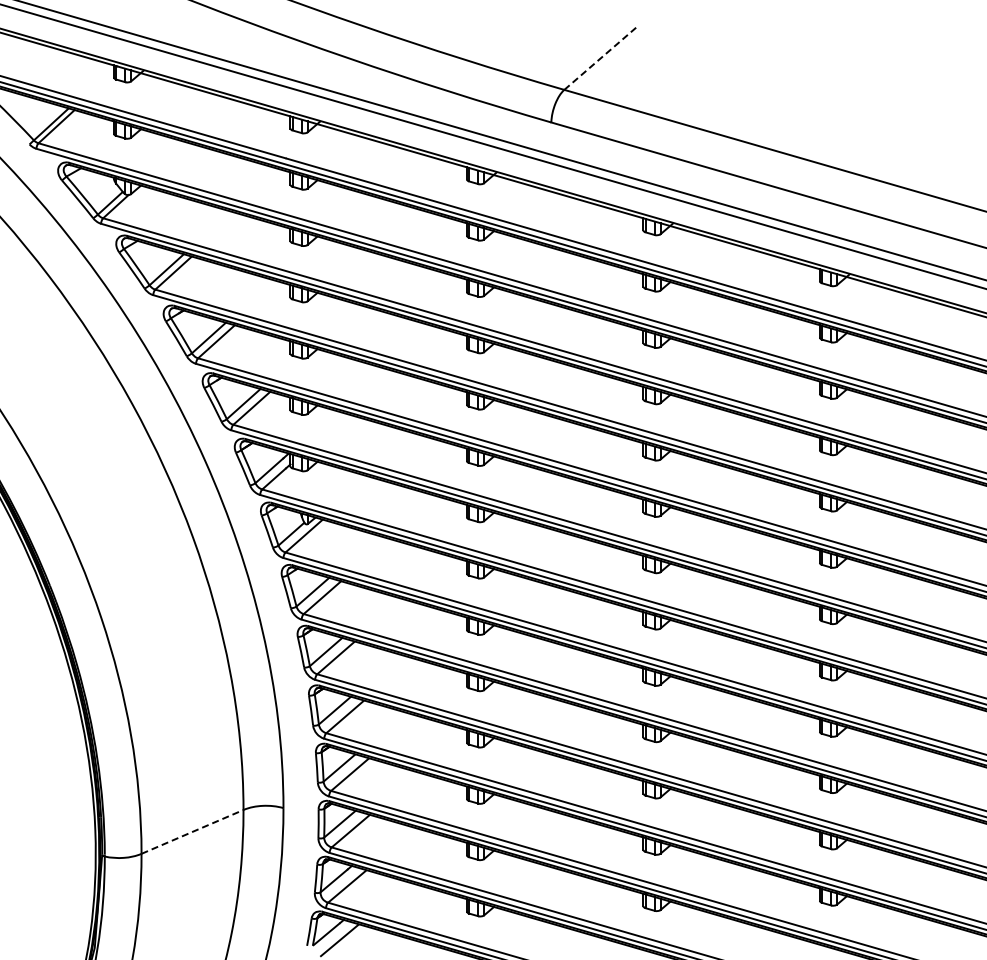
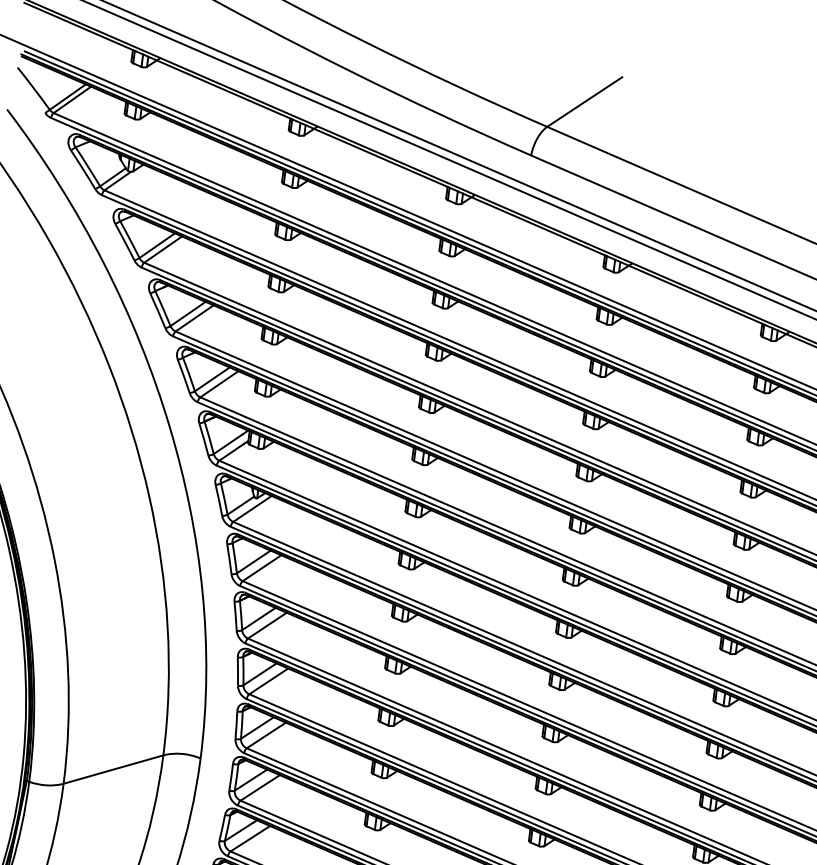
line: (601, 58) -> (585, 102), dashed -> solid
line: (192, 831) -> (113, 769), dashed -> solid

